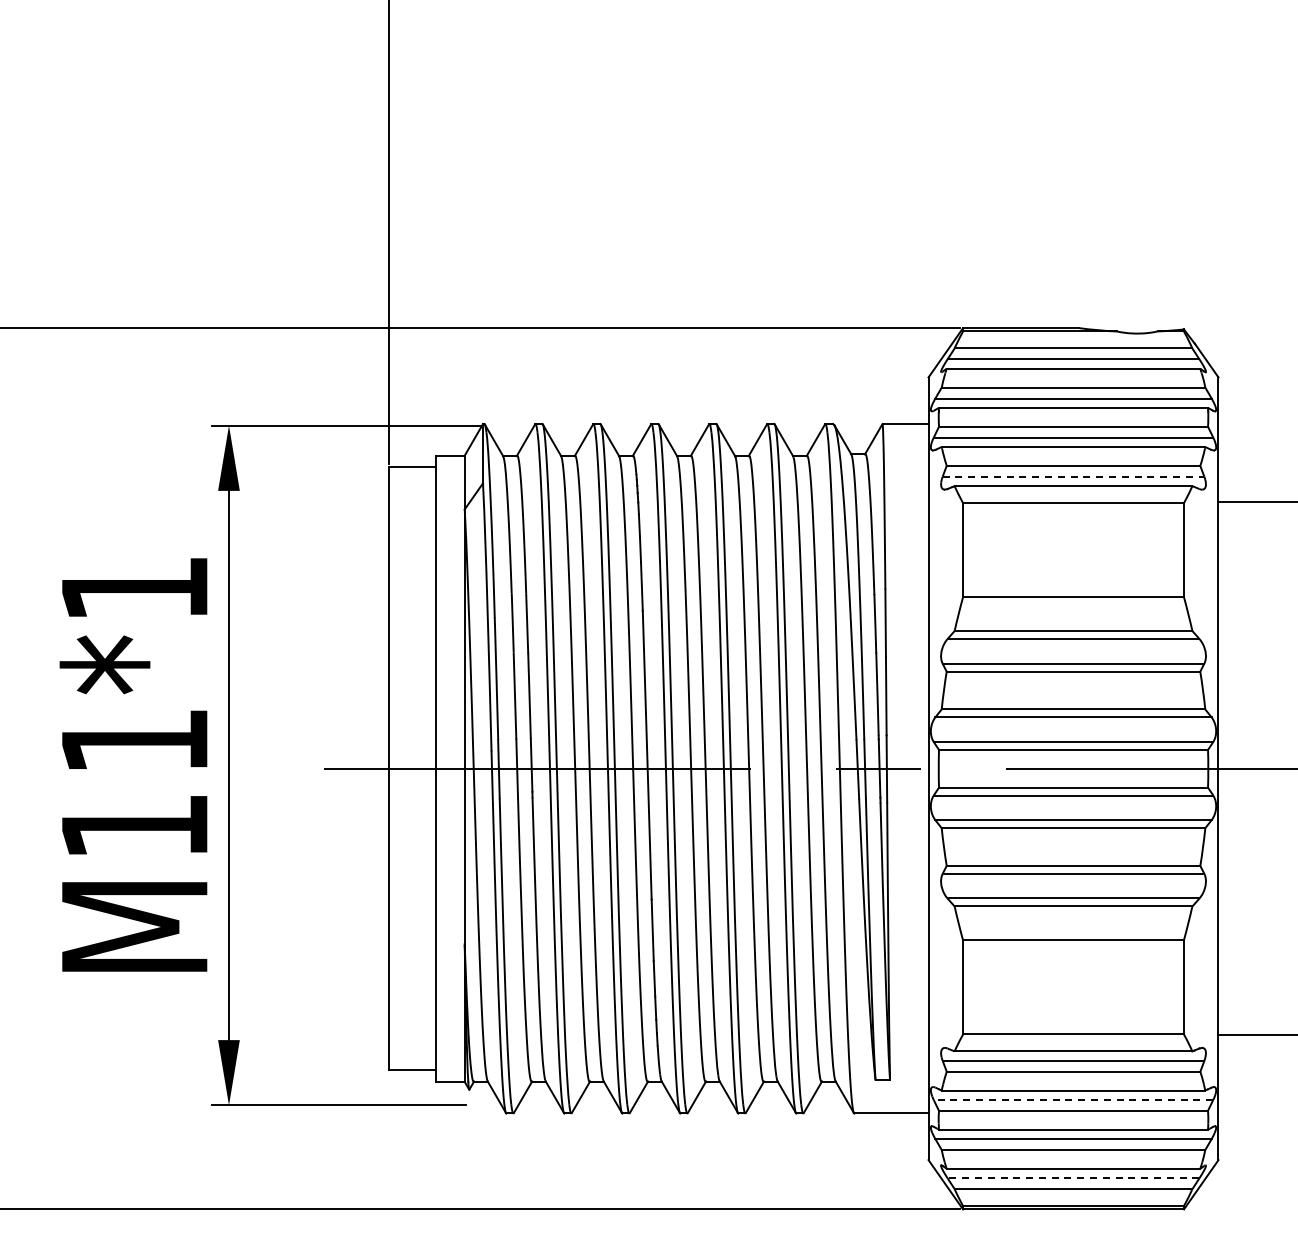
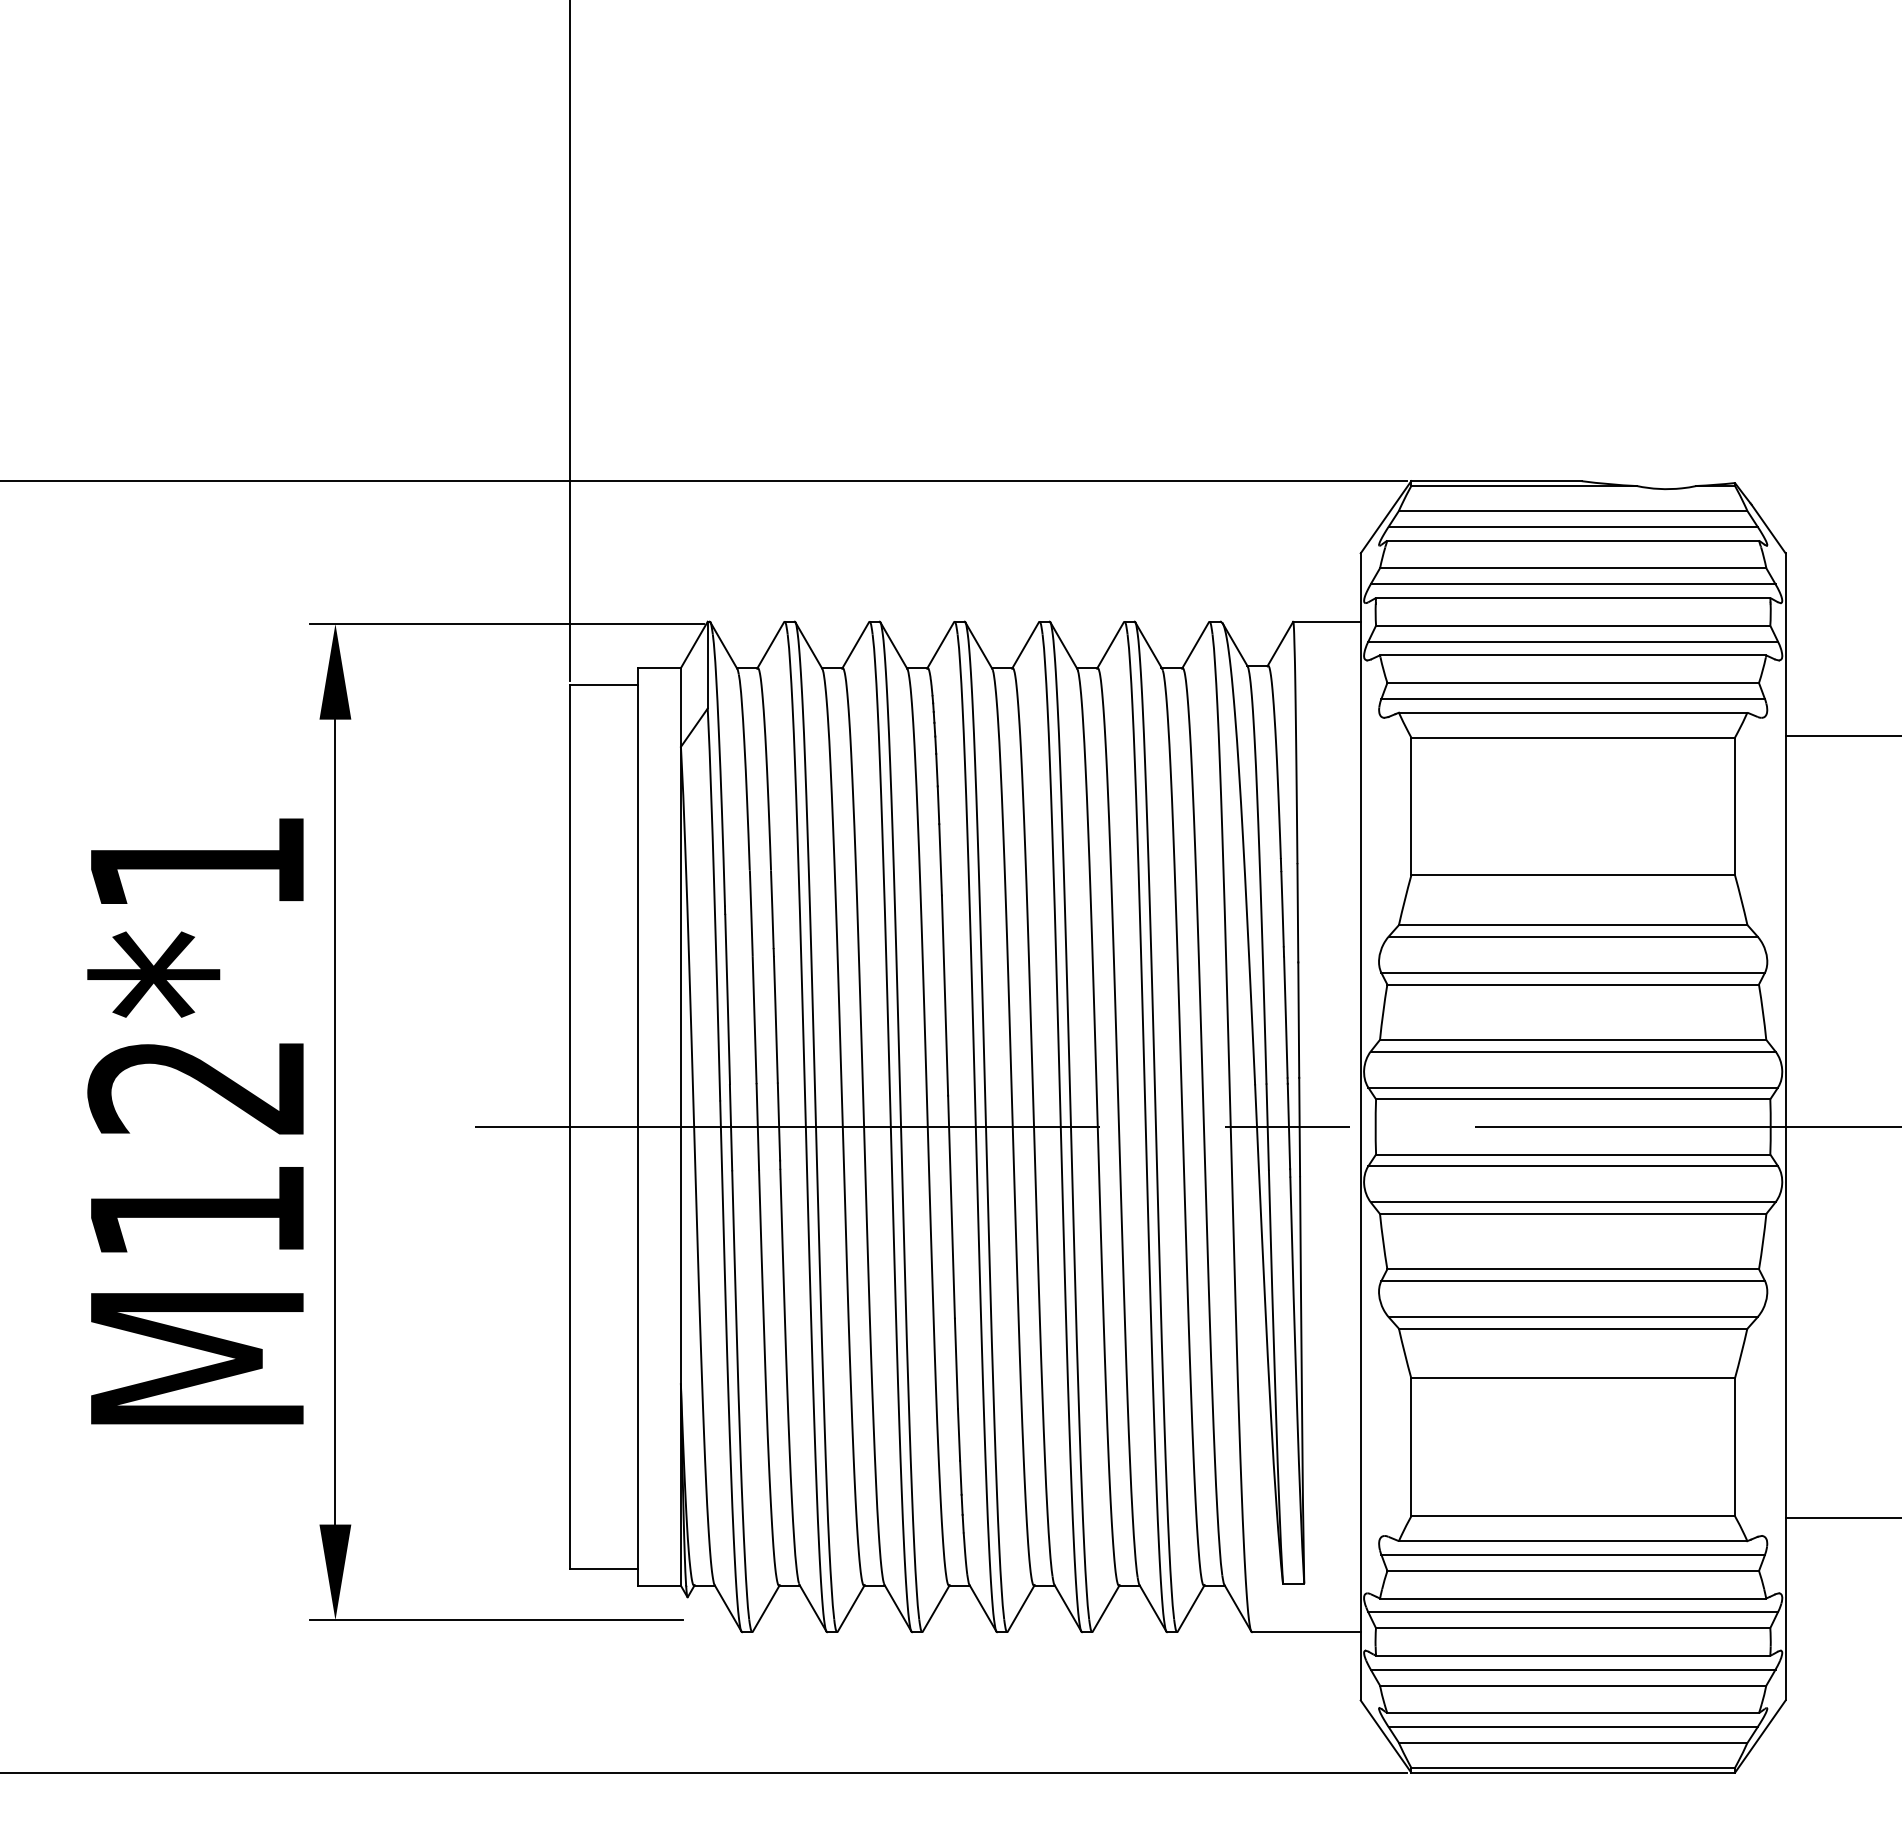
line: (1073, 476) -> (1573, 698), dashed -> solid
text: (133, 741) -> (195, 1086), M11*1 -> M12*1
line: (1073, 1099) -> (1573, 1611), dashed -> solid
line: (1073, 1178) -> (1573, 1727), dashed -> solid

